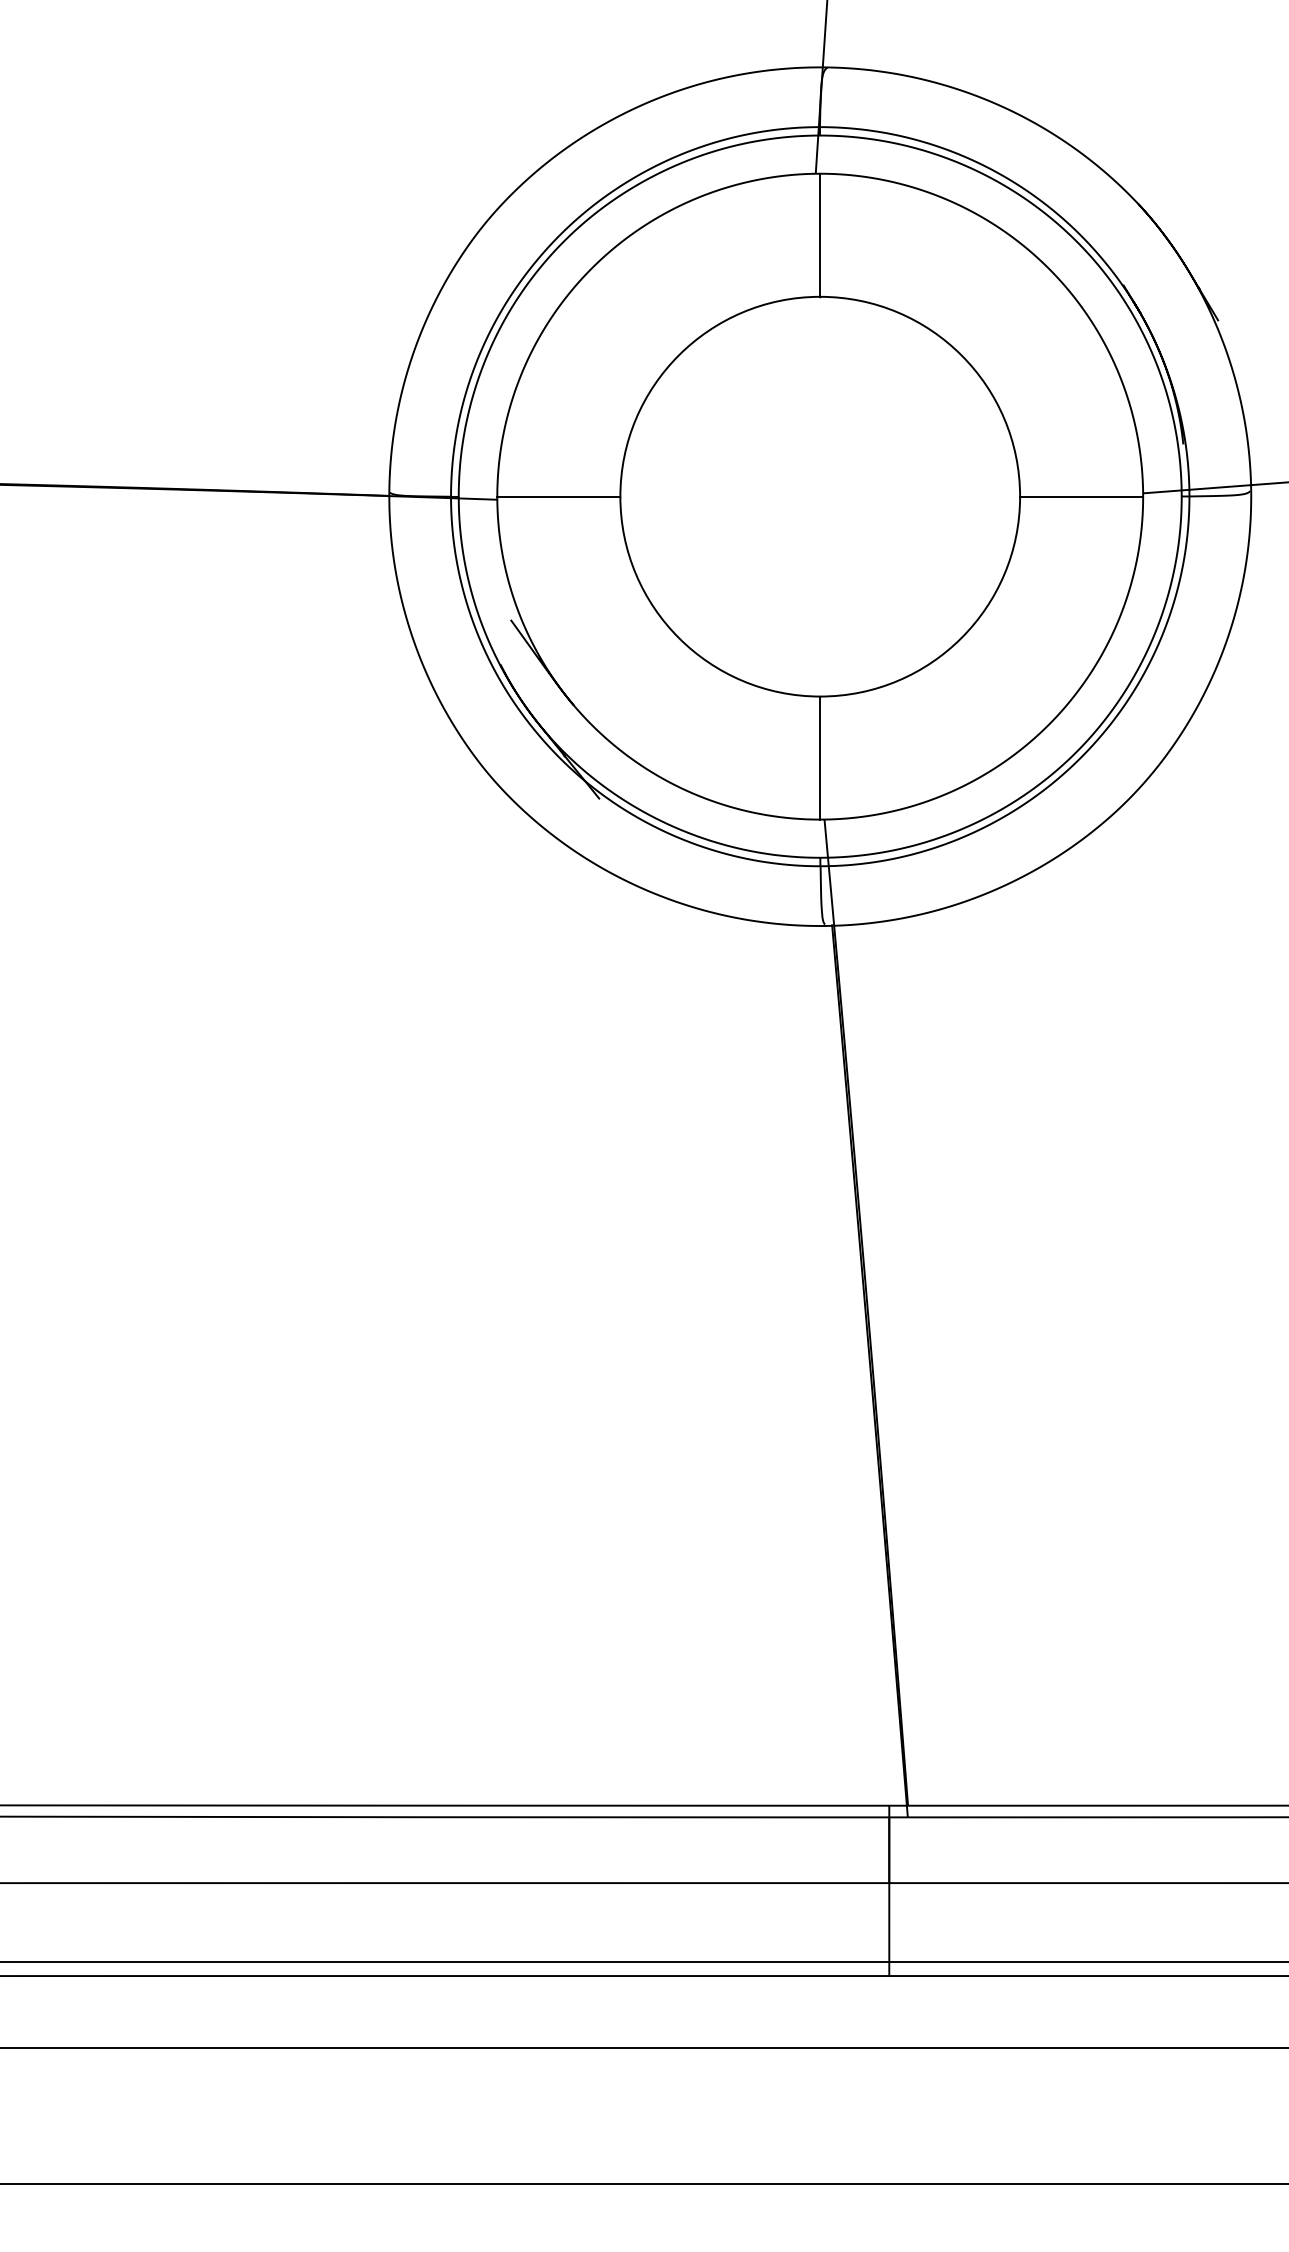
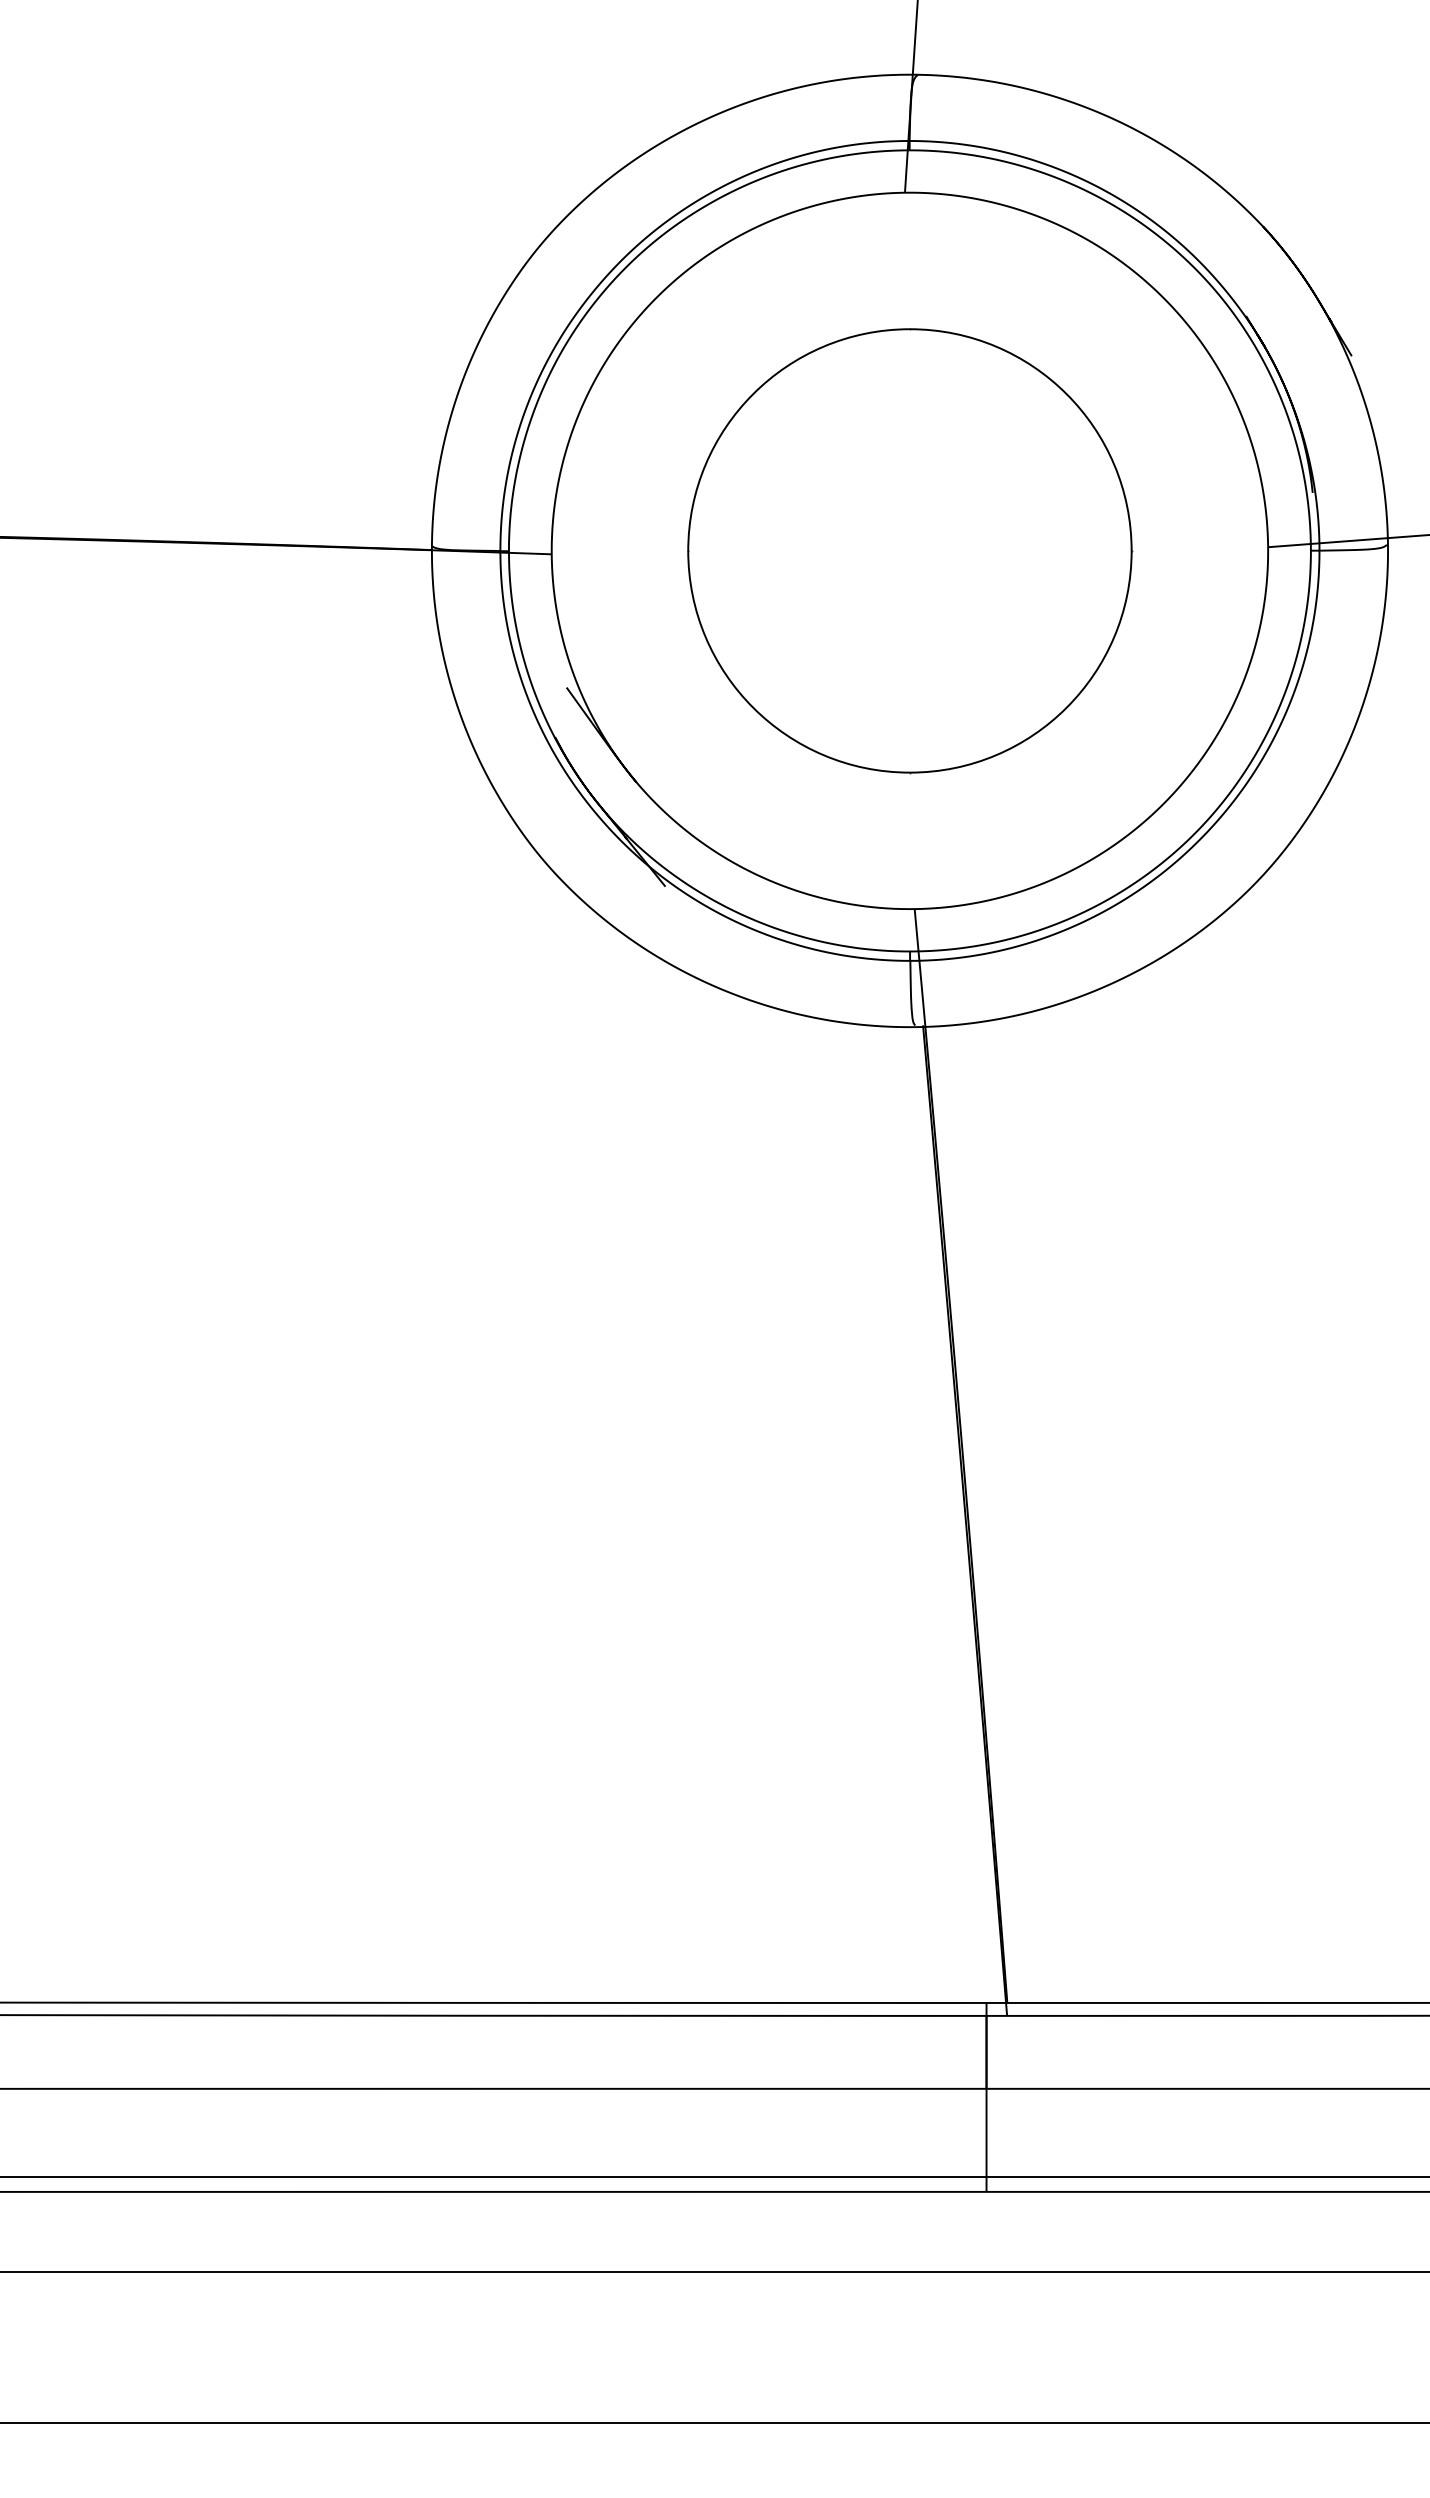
line: (819, 234) -> (909, 260), removed
line: (558, 496) -> (619, 550), removed
line: (1081, 496) -> (1199, 550), removed
line: (819, 757) -> (909, 840), removed

